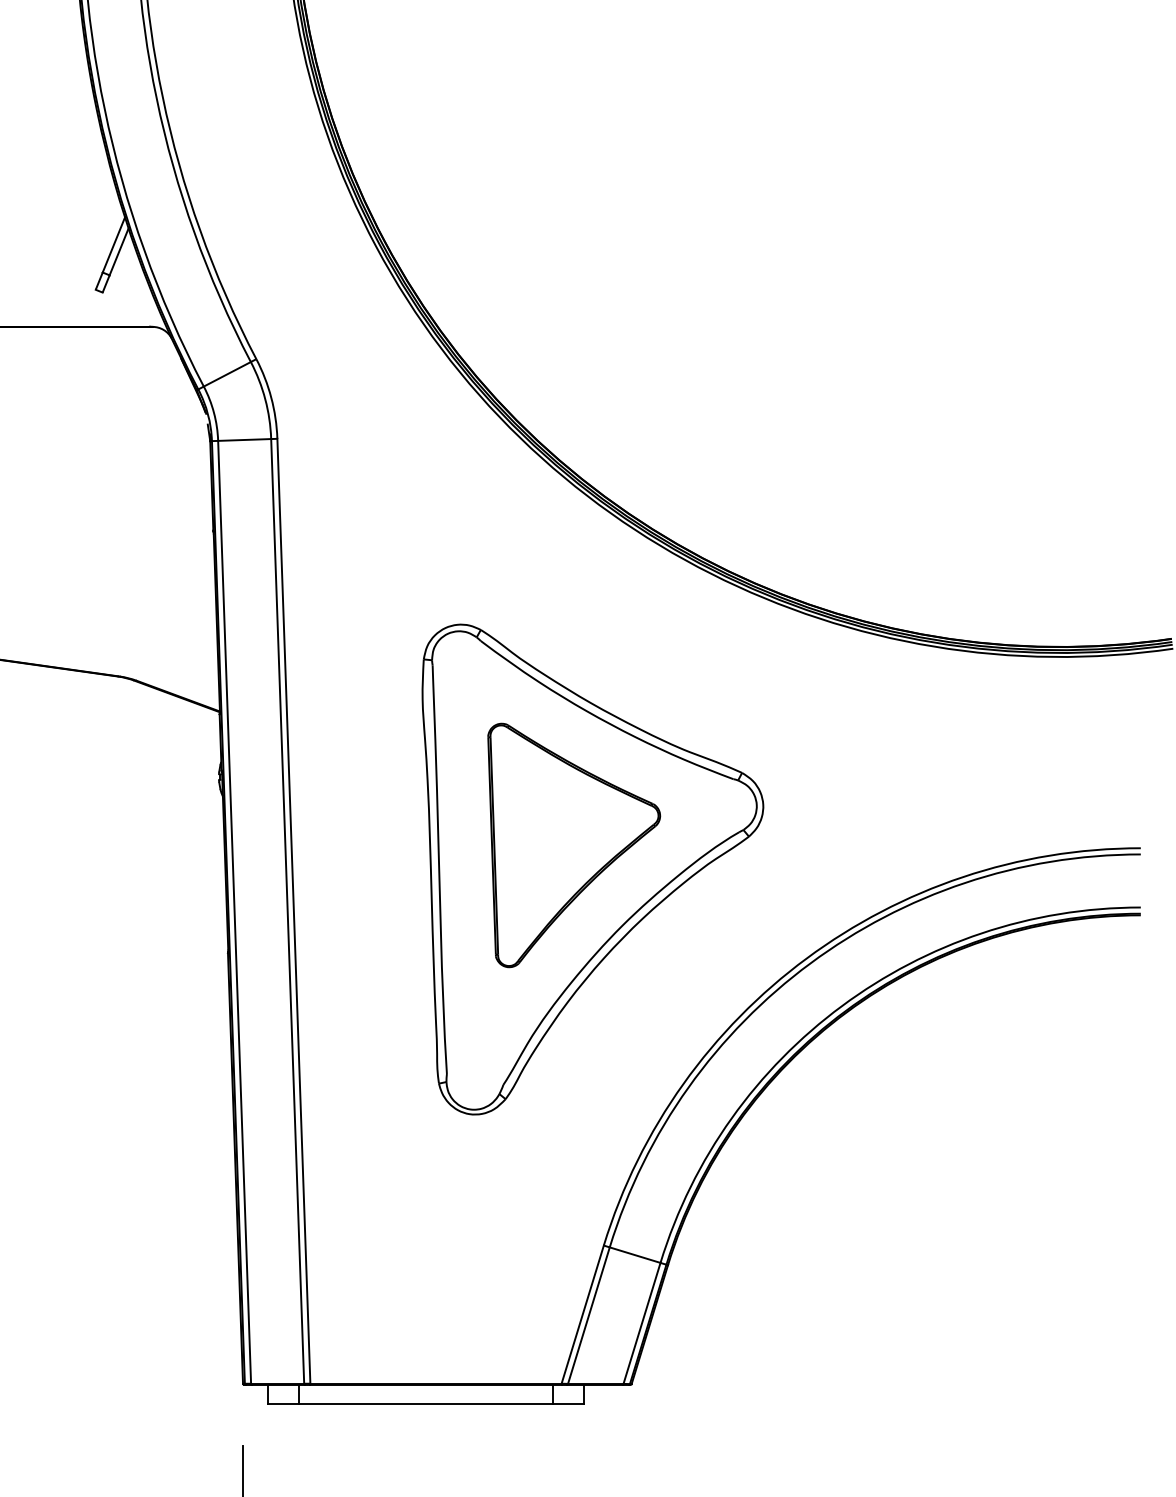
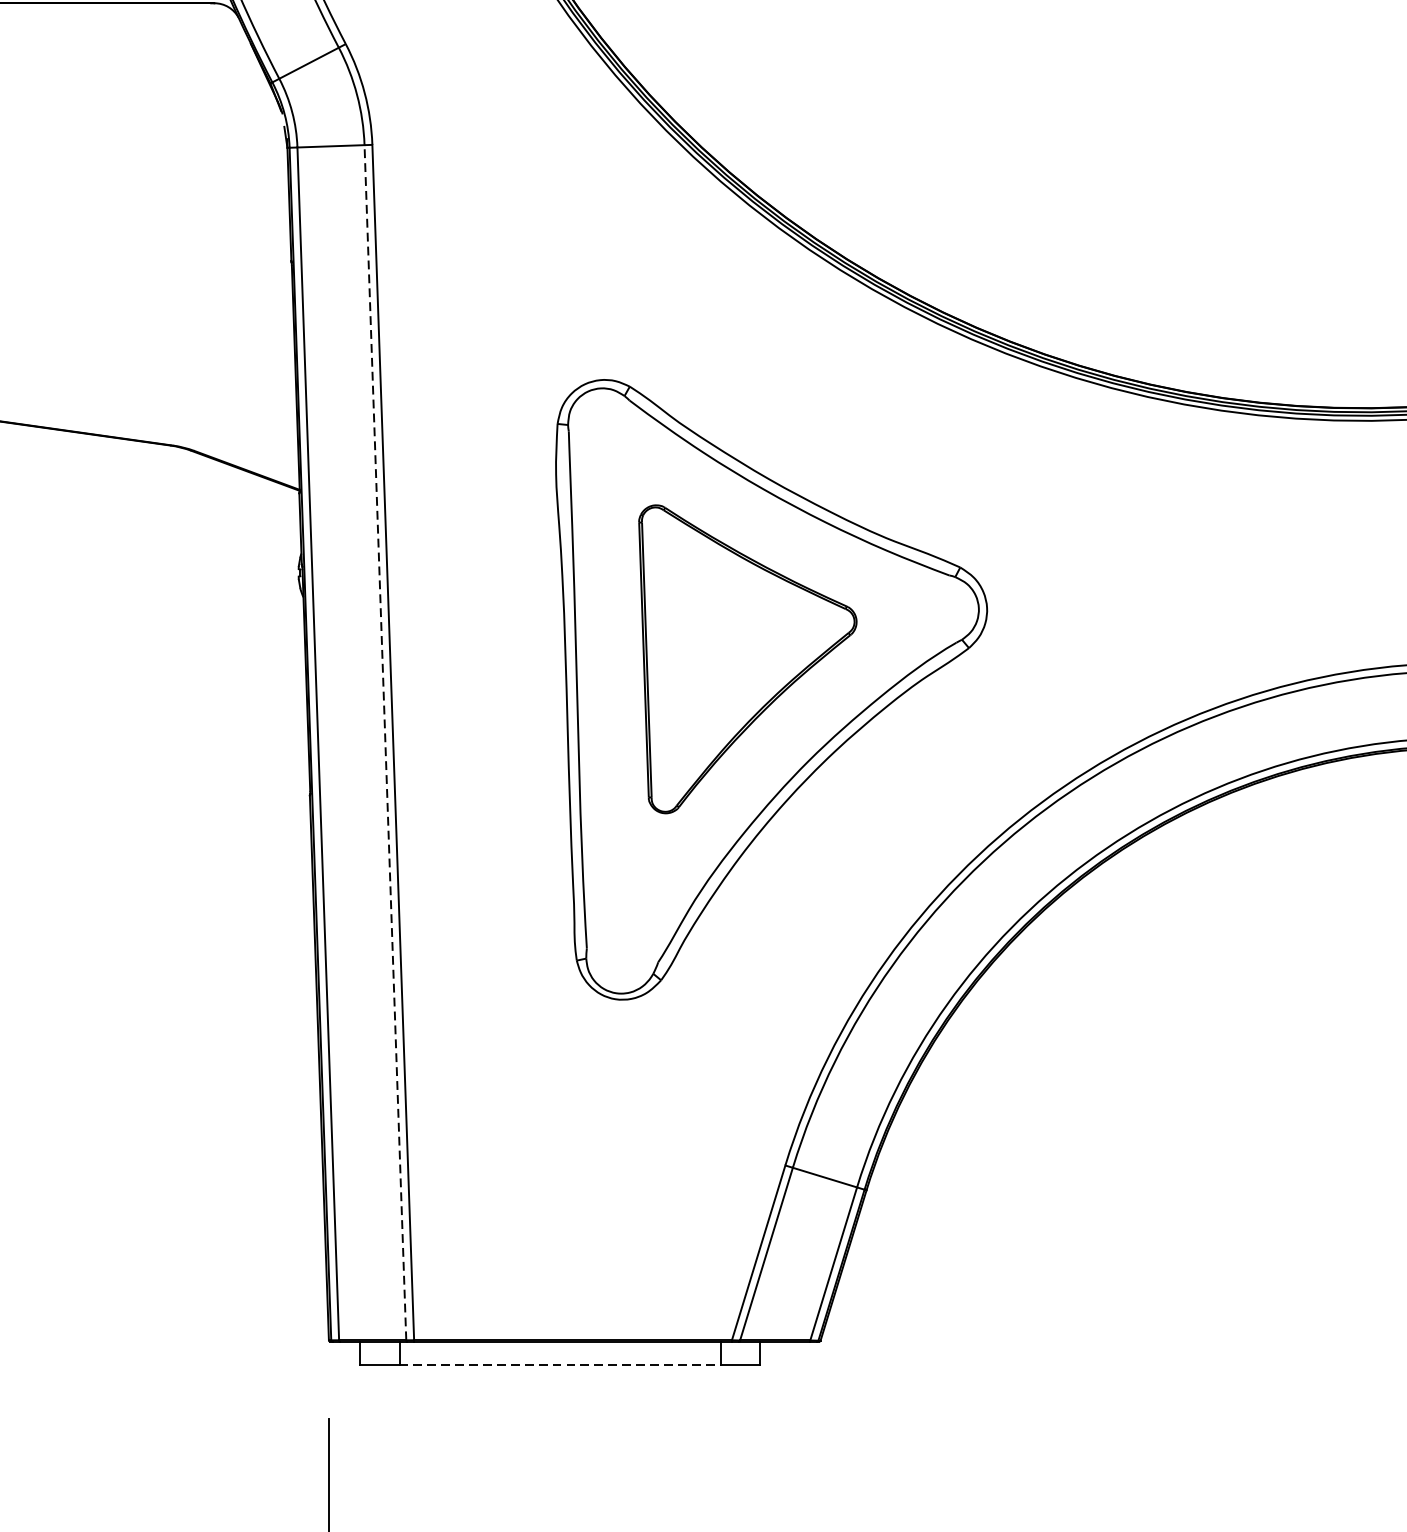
line: (287, 911) -> (385, 742), solid -> dashed
line: (426, 1403) -> (561, 1365), solid -> dashed

